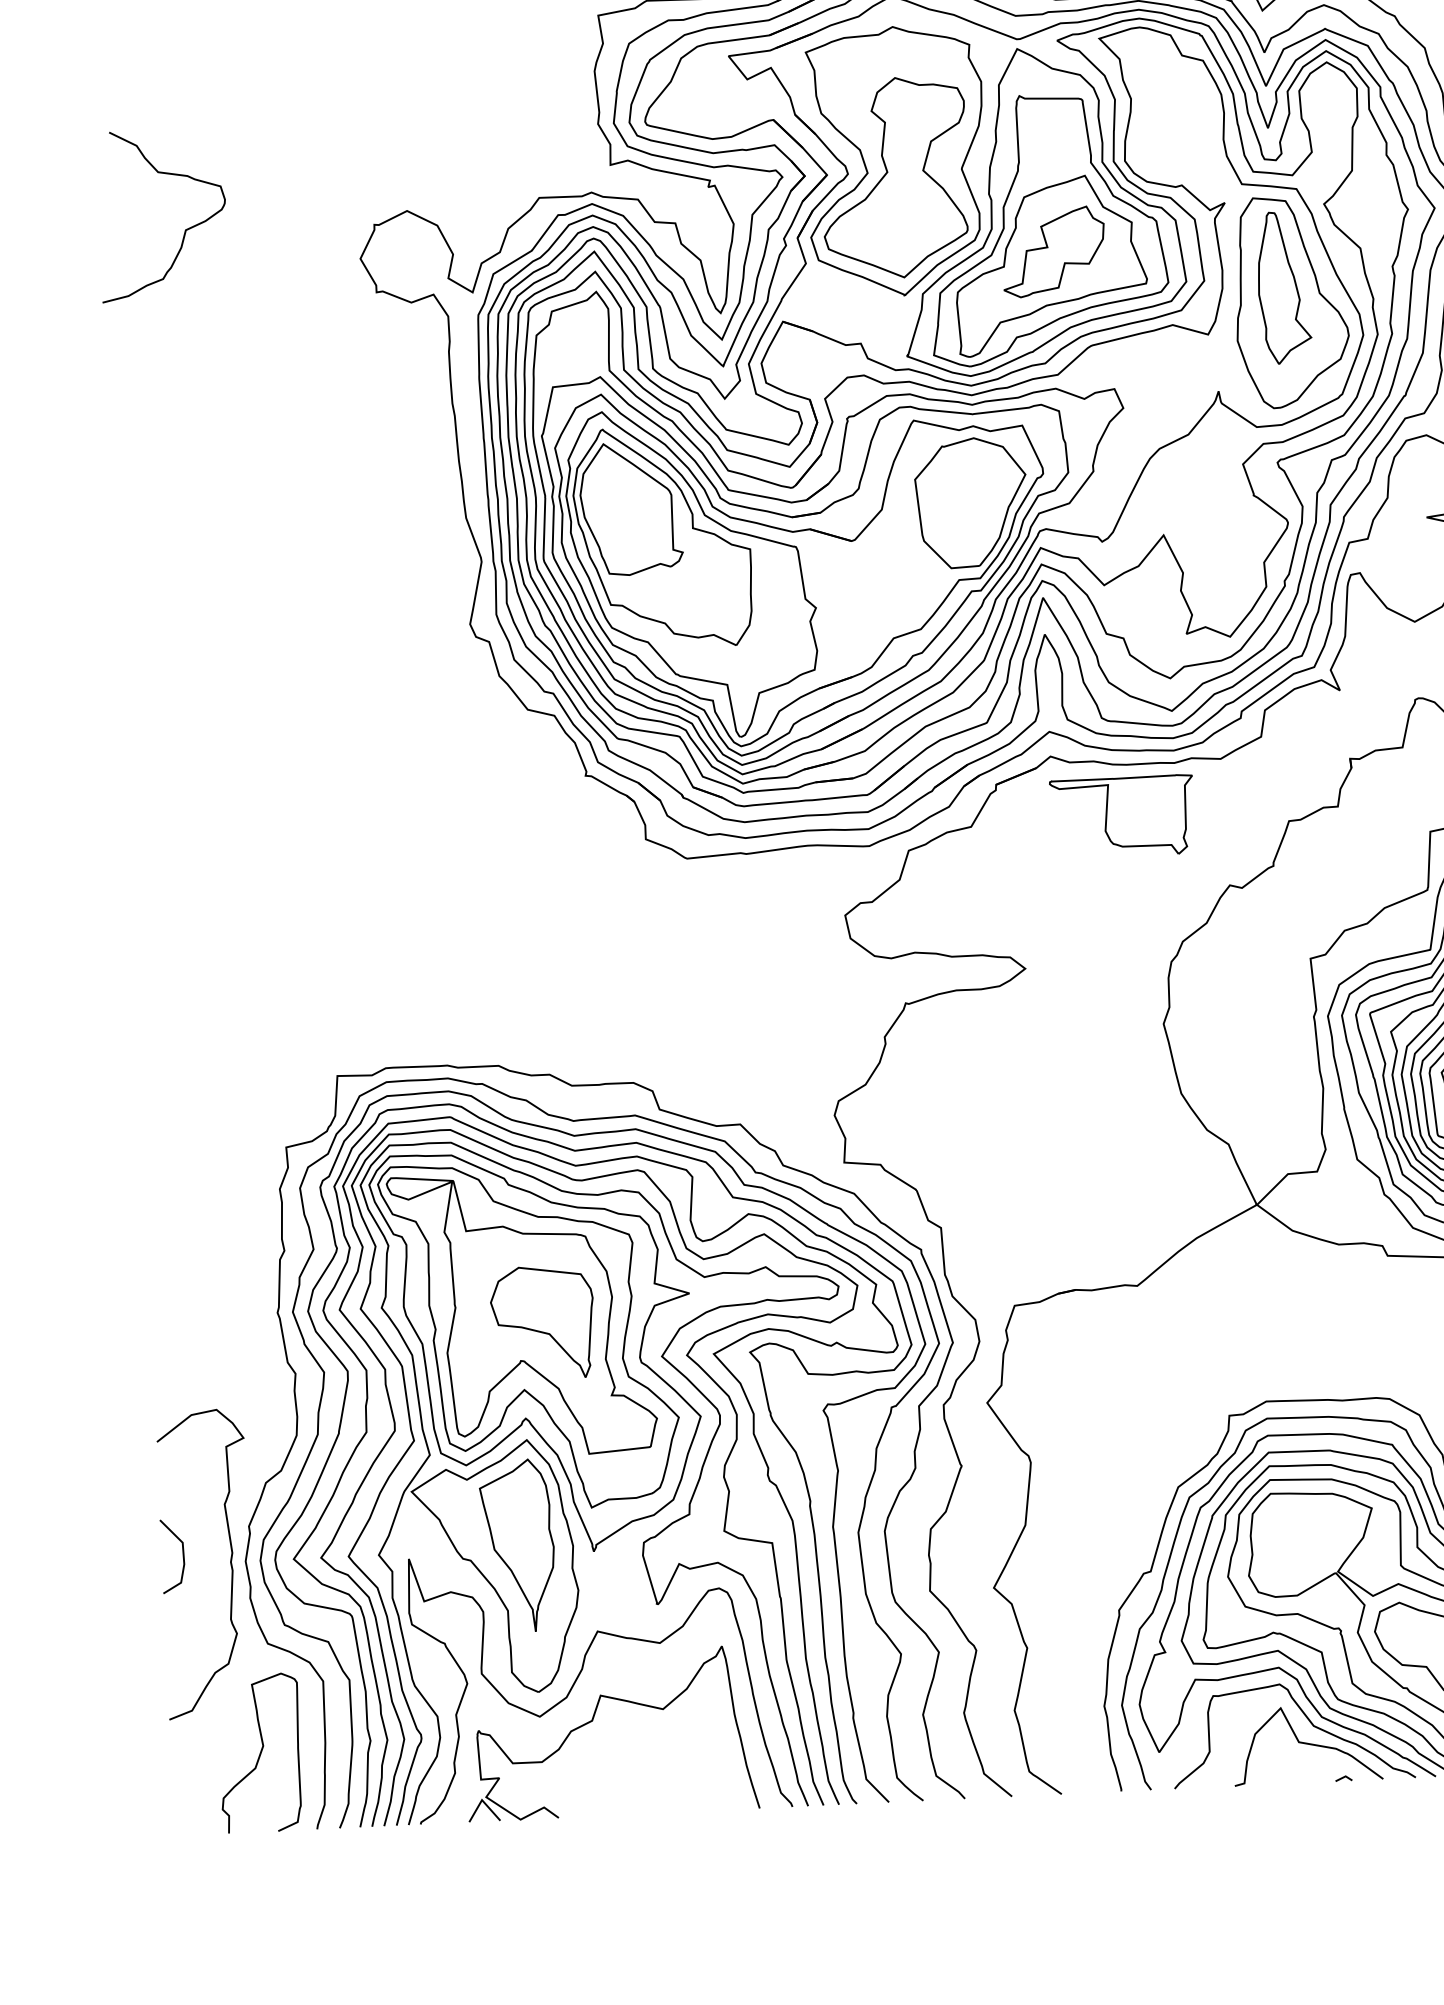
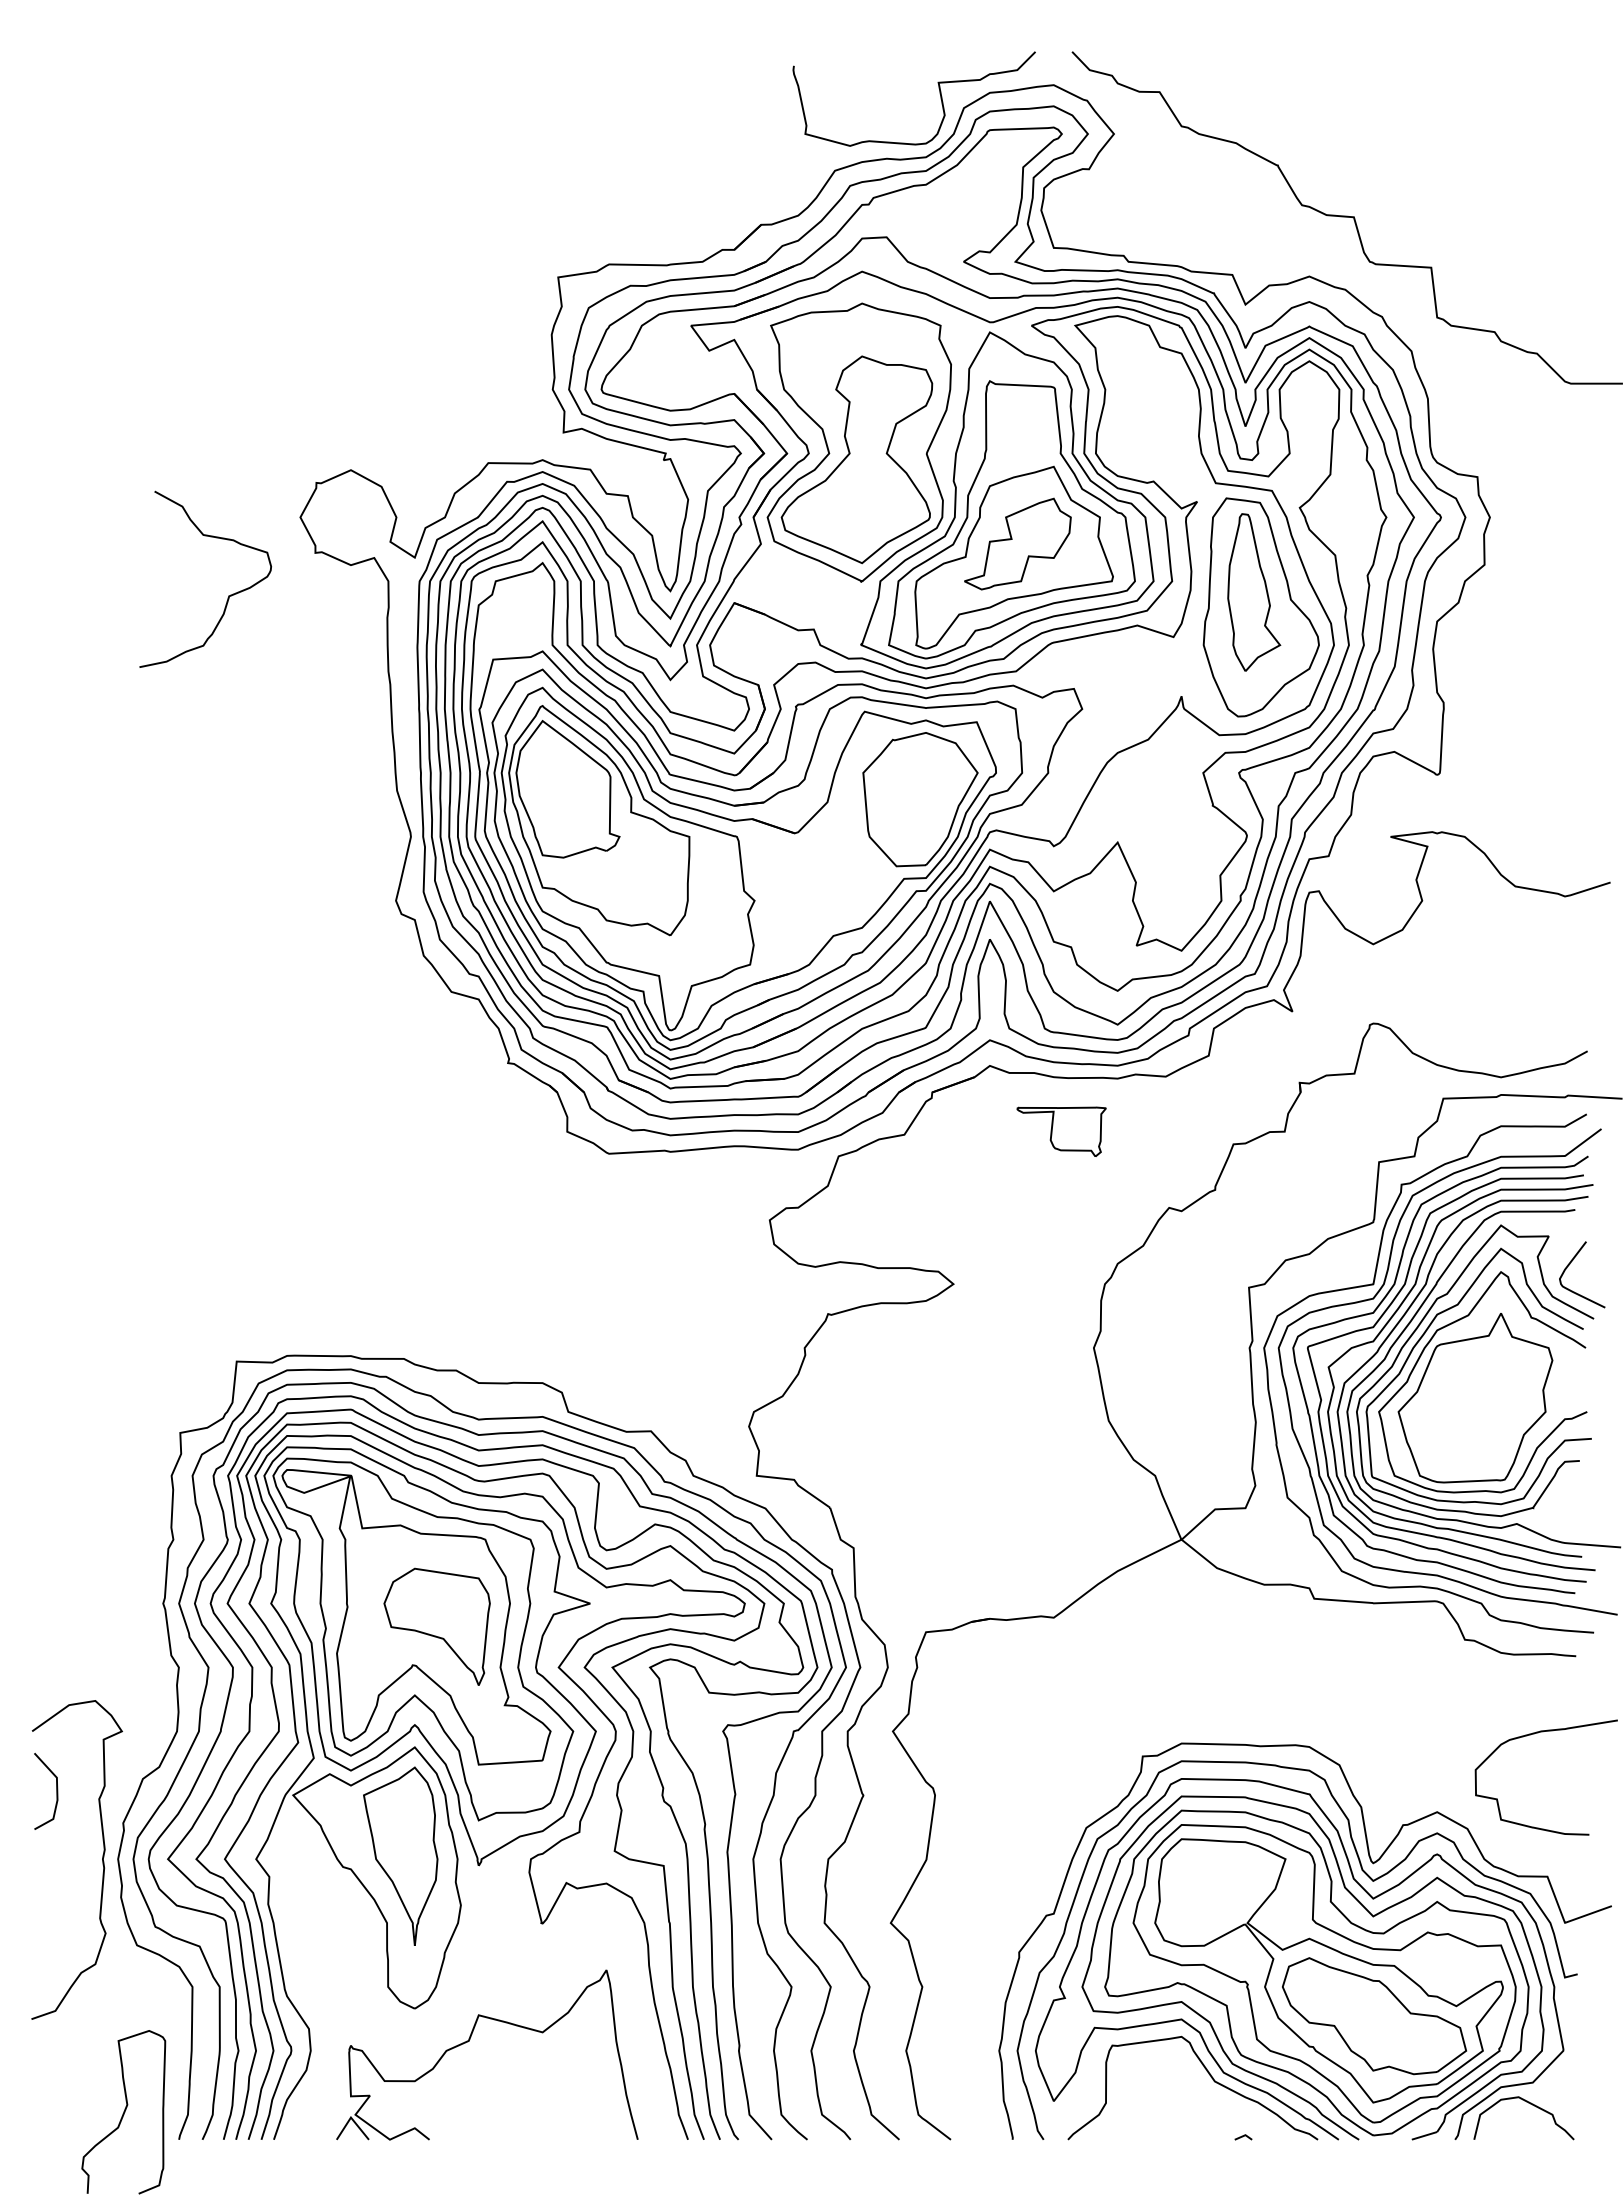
curve: (185, 229) -> (228, 595), moved
part: (1122, 816) -> (1061, 1131), size x0.6
line: (182, 1556) -> (56, 1791), moved
curve: (580, 1673) -> (459, 1991), removed
curve: (1307, 1744) -> (1207, 2100), removed
curve: (259, 1753) -> (123, 2112), moved

